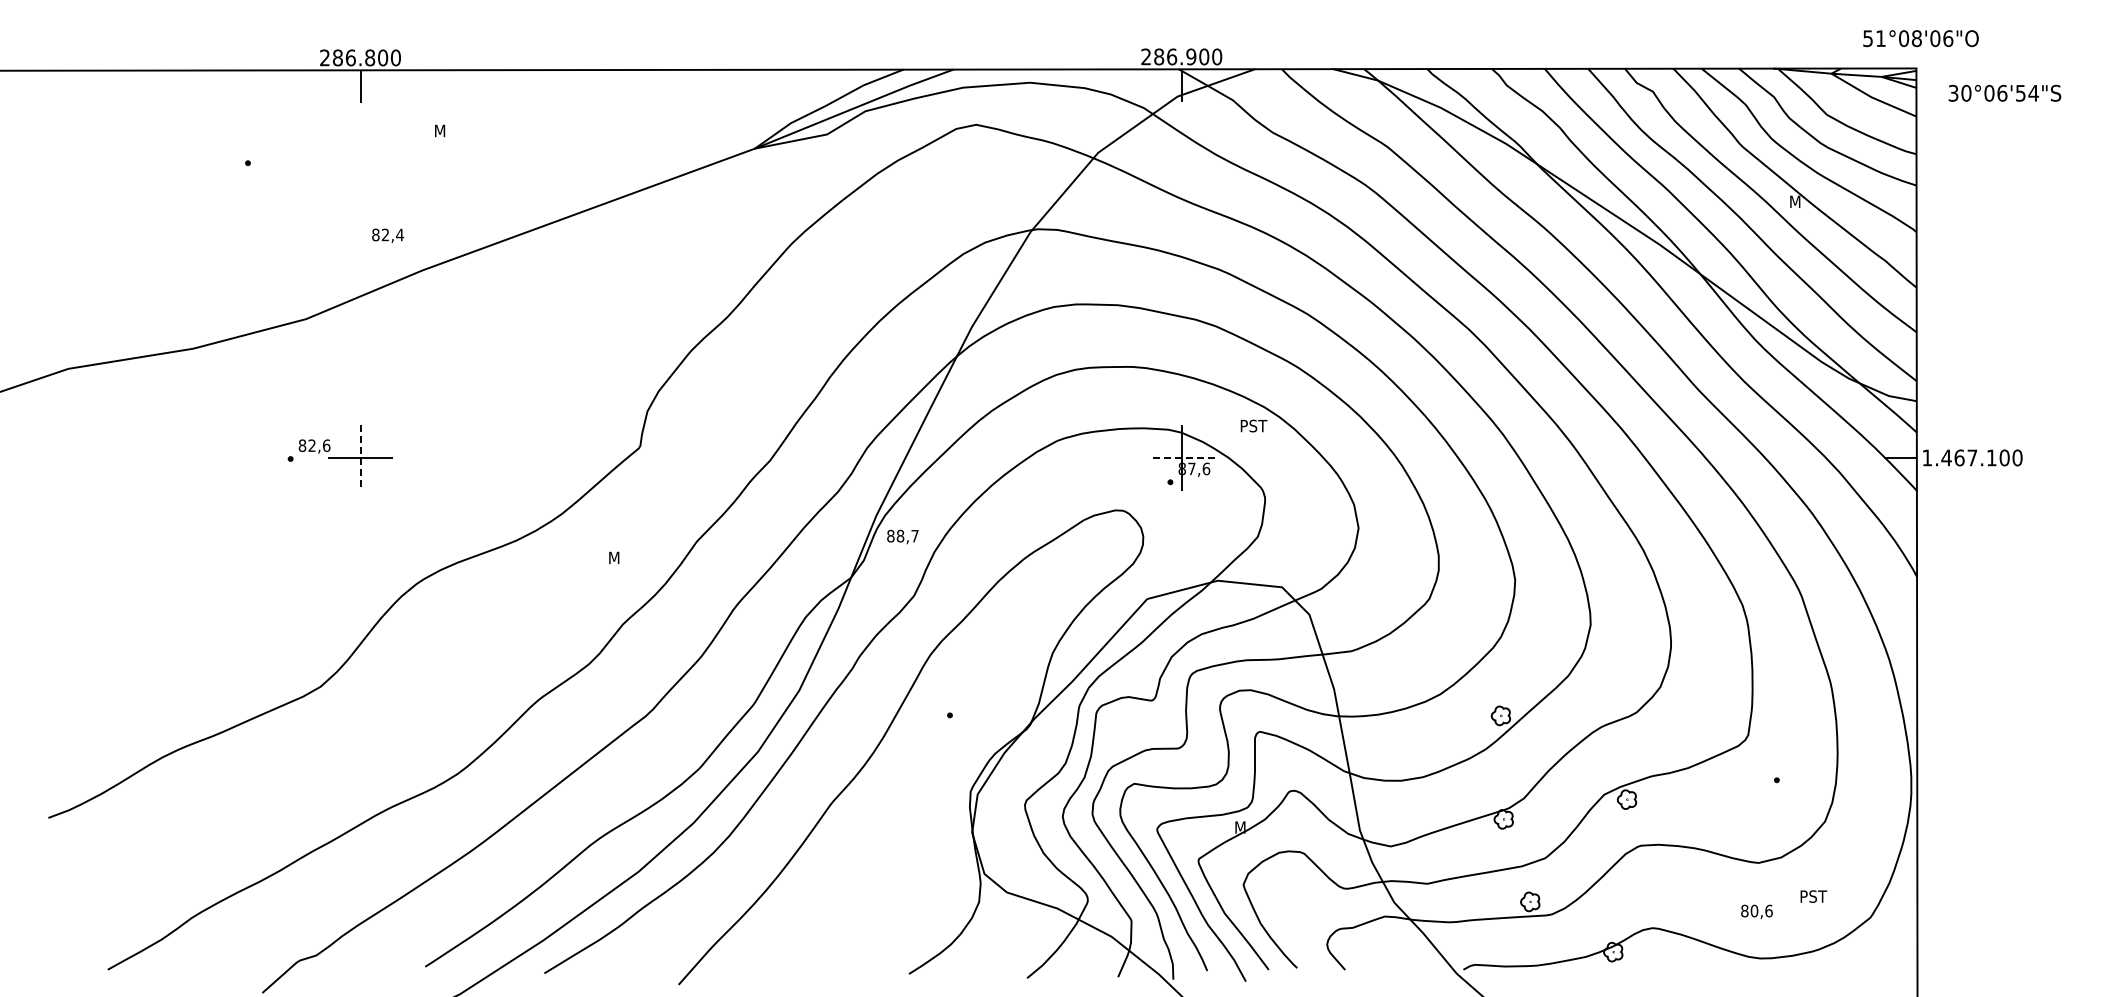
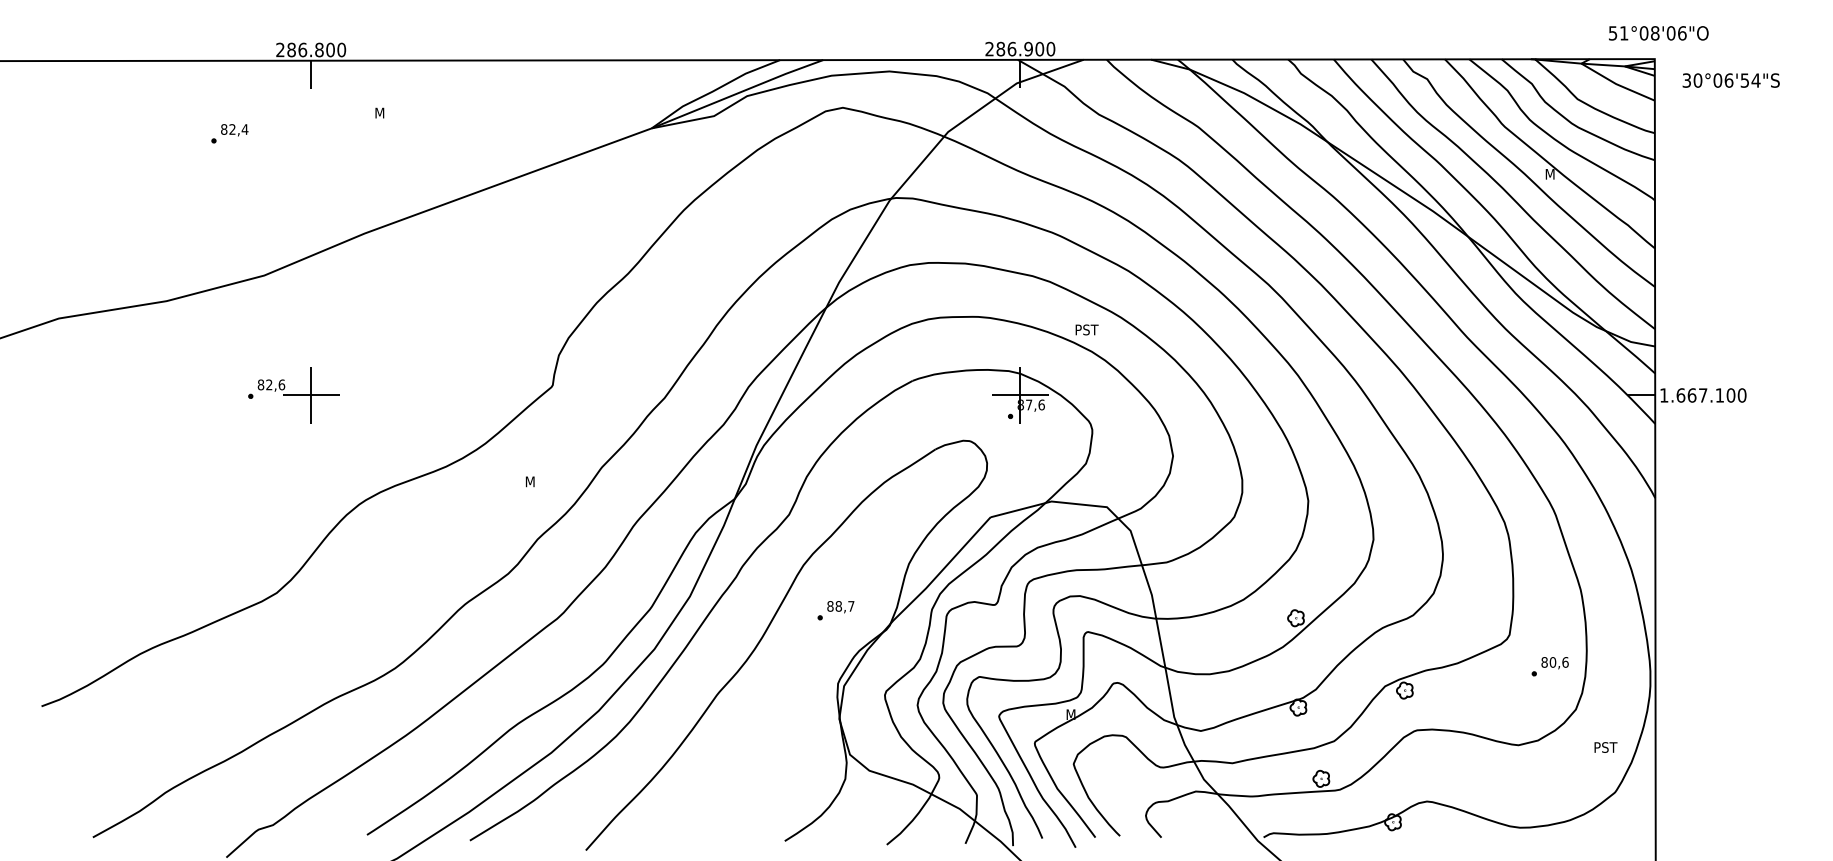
text: (387, 235) -> (234, 129), moved
text: (1253, 425) -> (1086, 329), moved
line: (360, 457) -> (311, 395), dashed -> solid
line: (1181, 457) -> (1020, 395), dashed -> solid
text: (1946, 457) -> (1680, 395), 1.467.100 -> 1.667.100
text: (902, 536) -> (840, 606), moved
text: (1813, 896) -> (1605, 747), moved
text: (1756, 911) -> (1554, 662), moved

